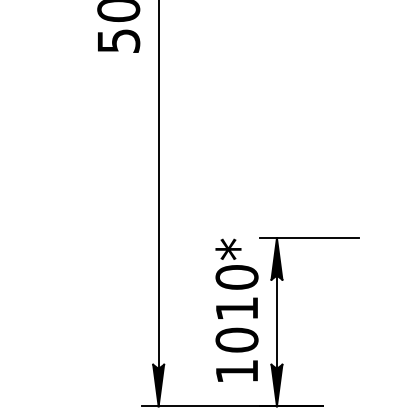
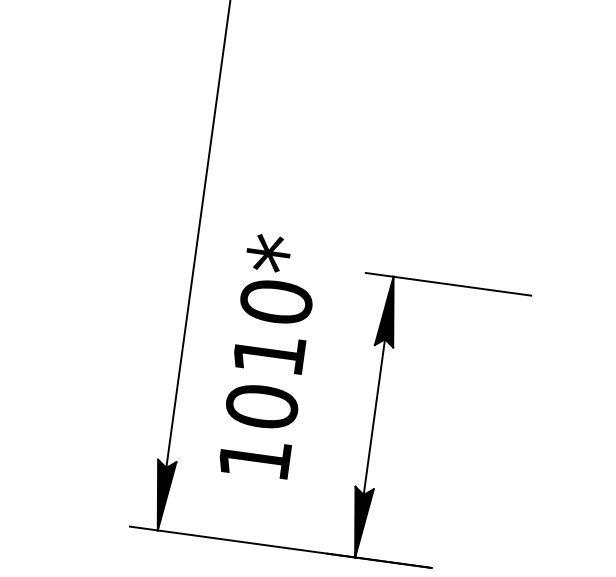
text: (236, 309) -> (268, 355), moved

